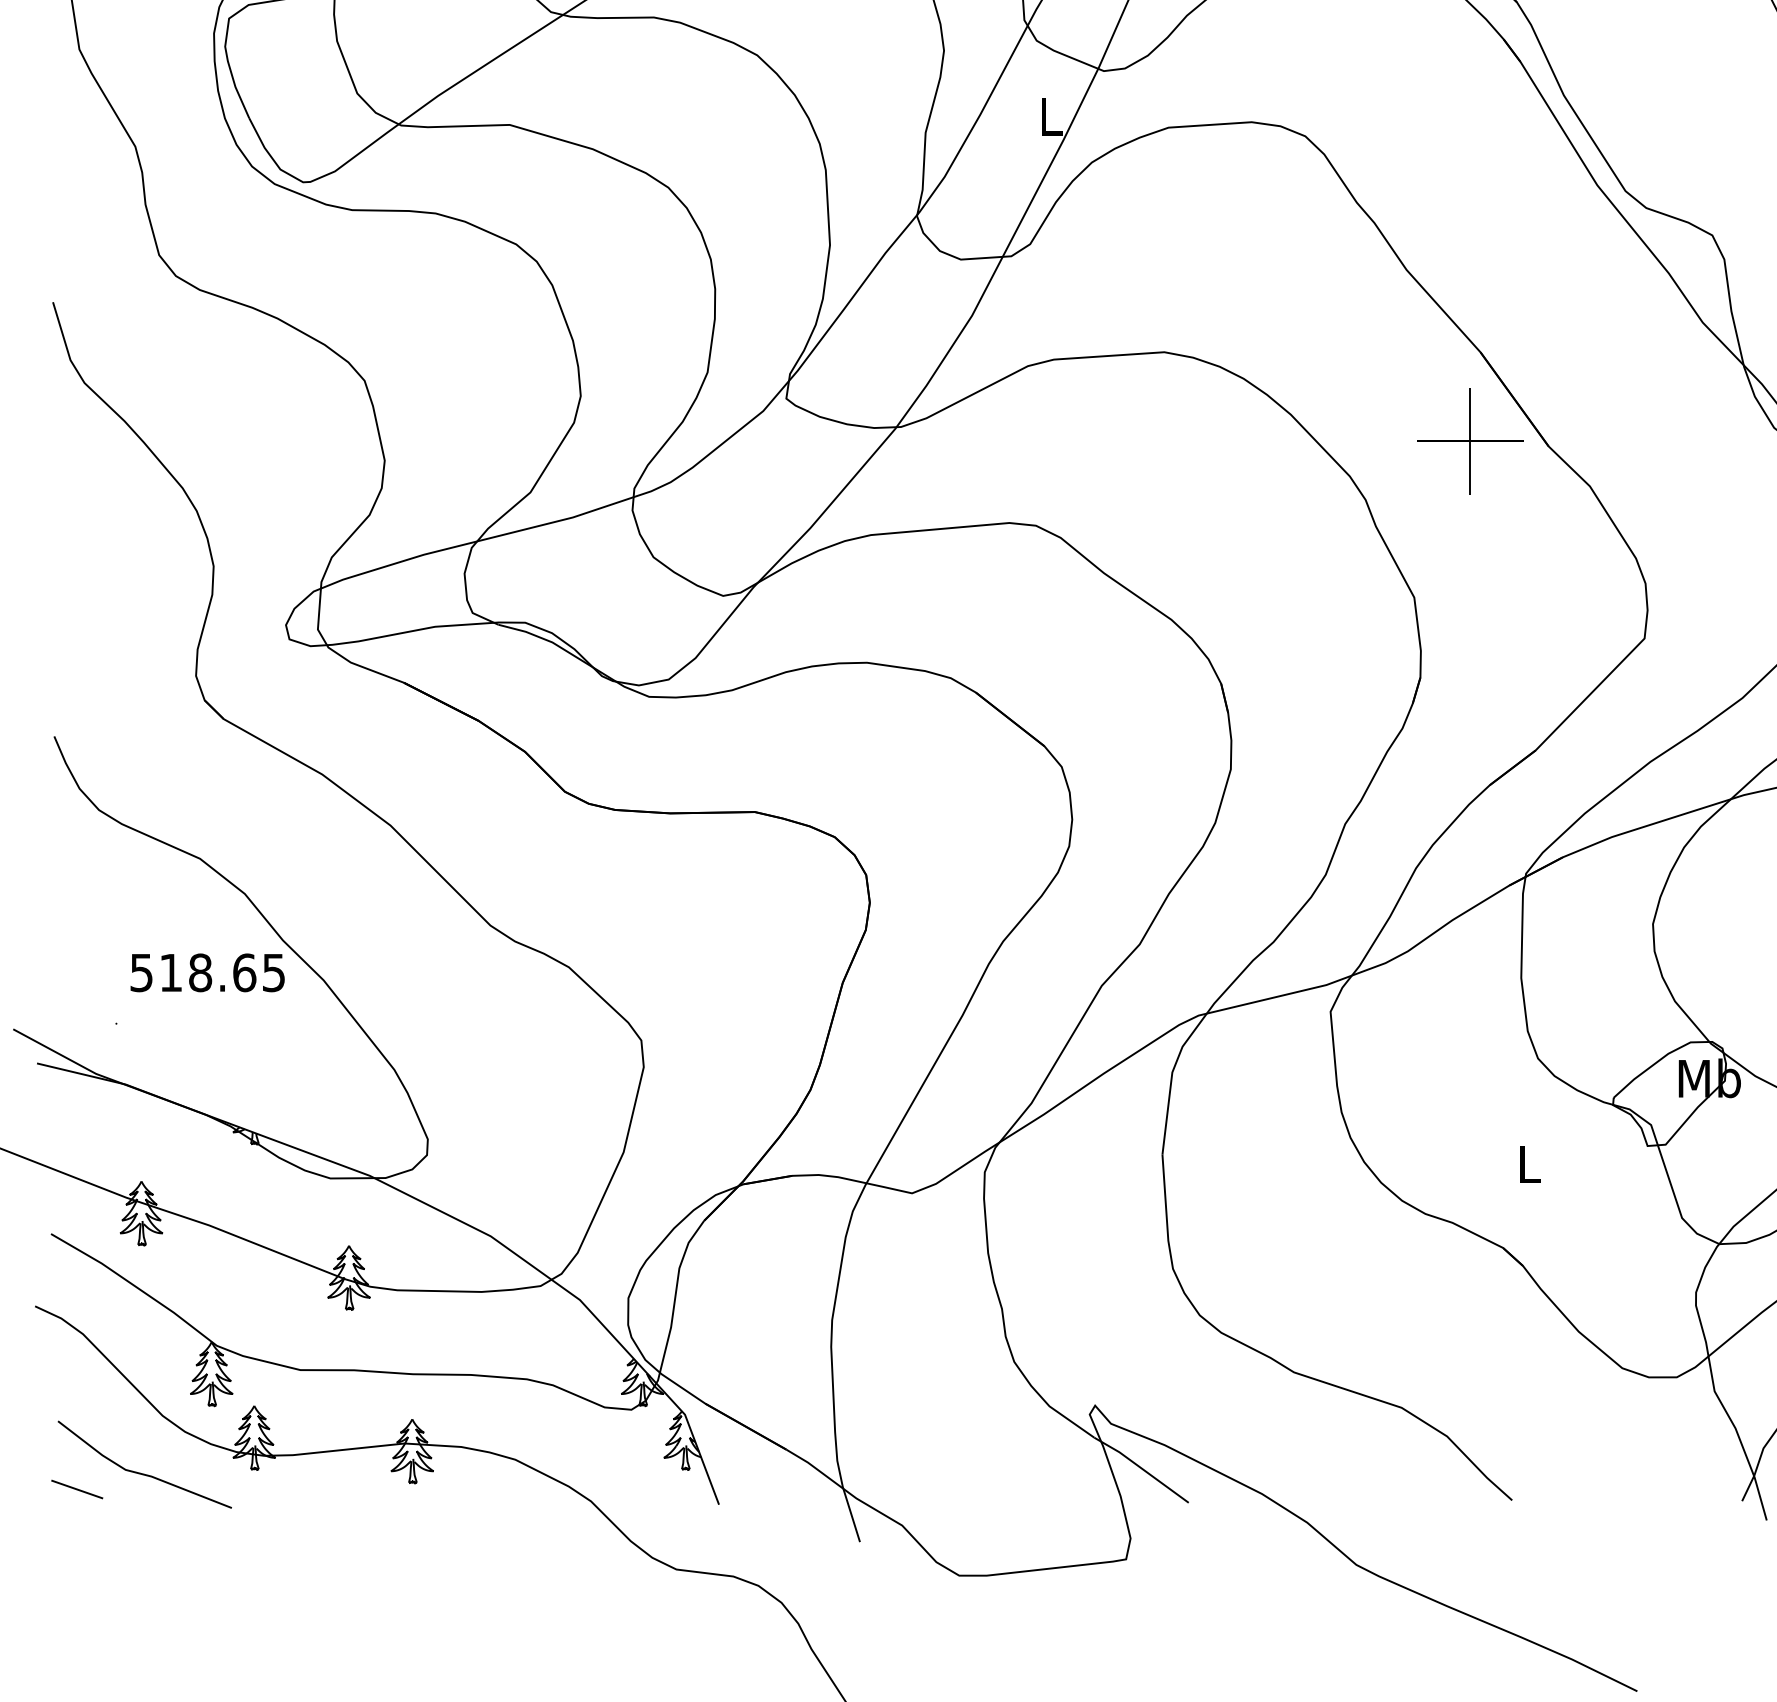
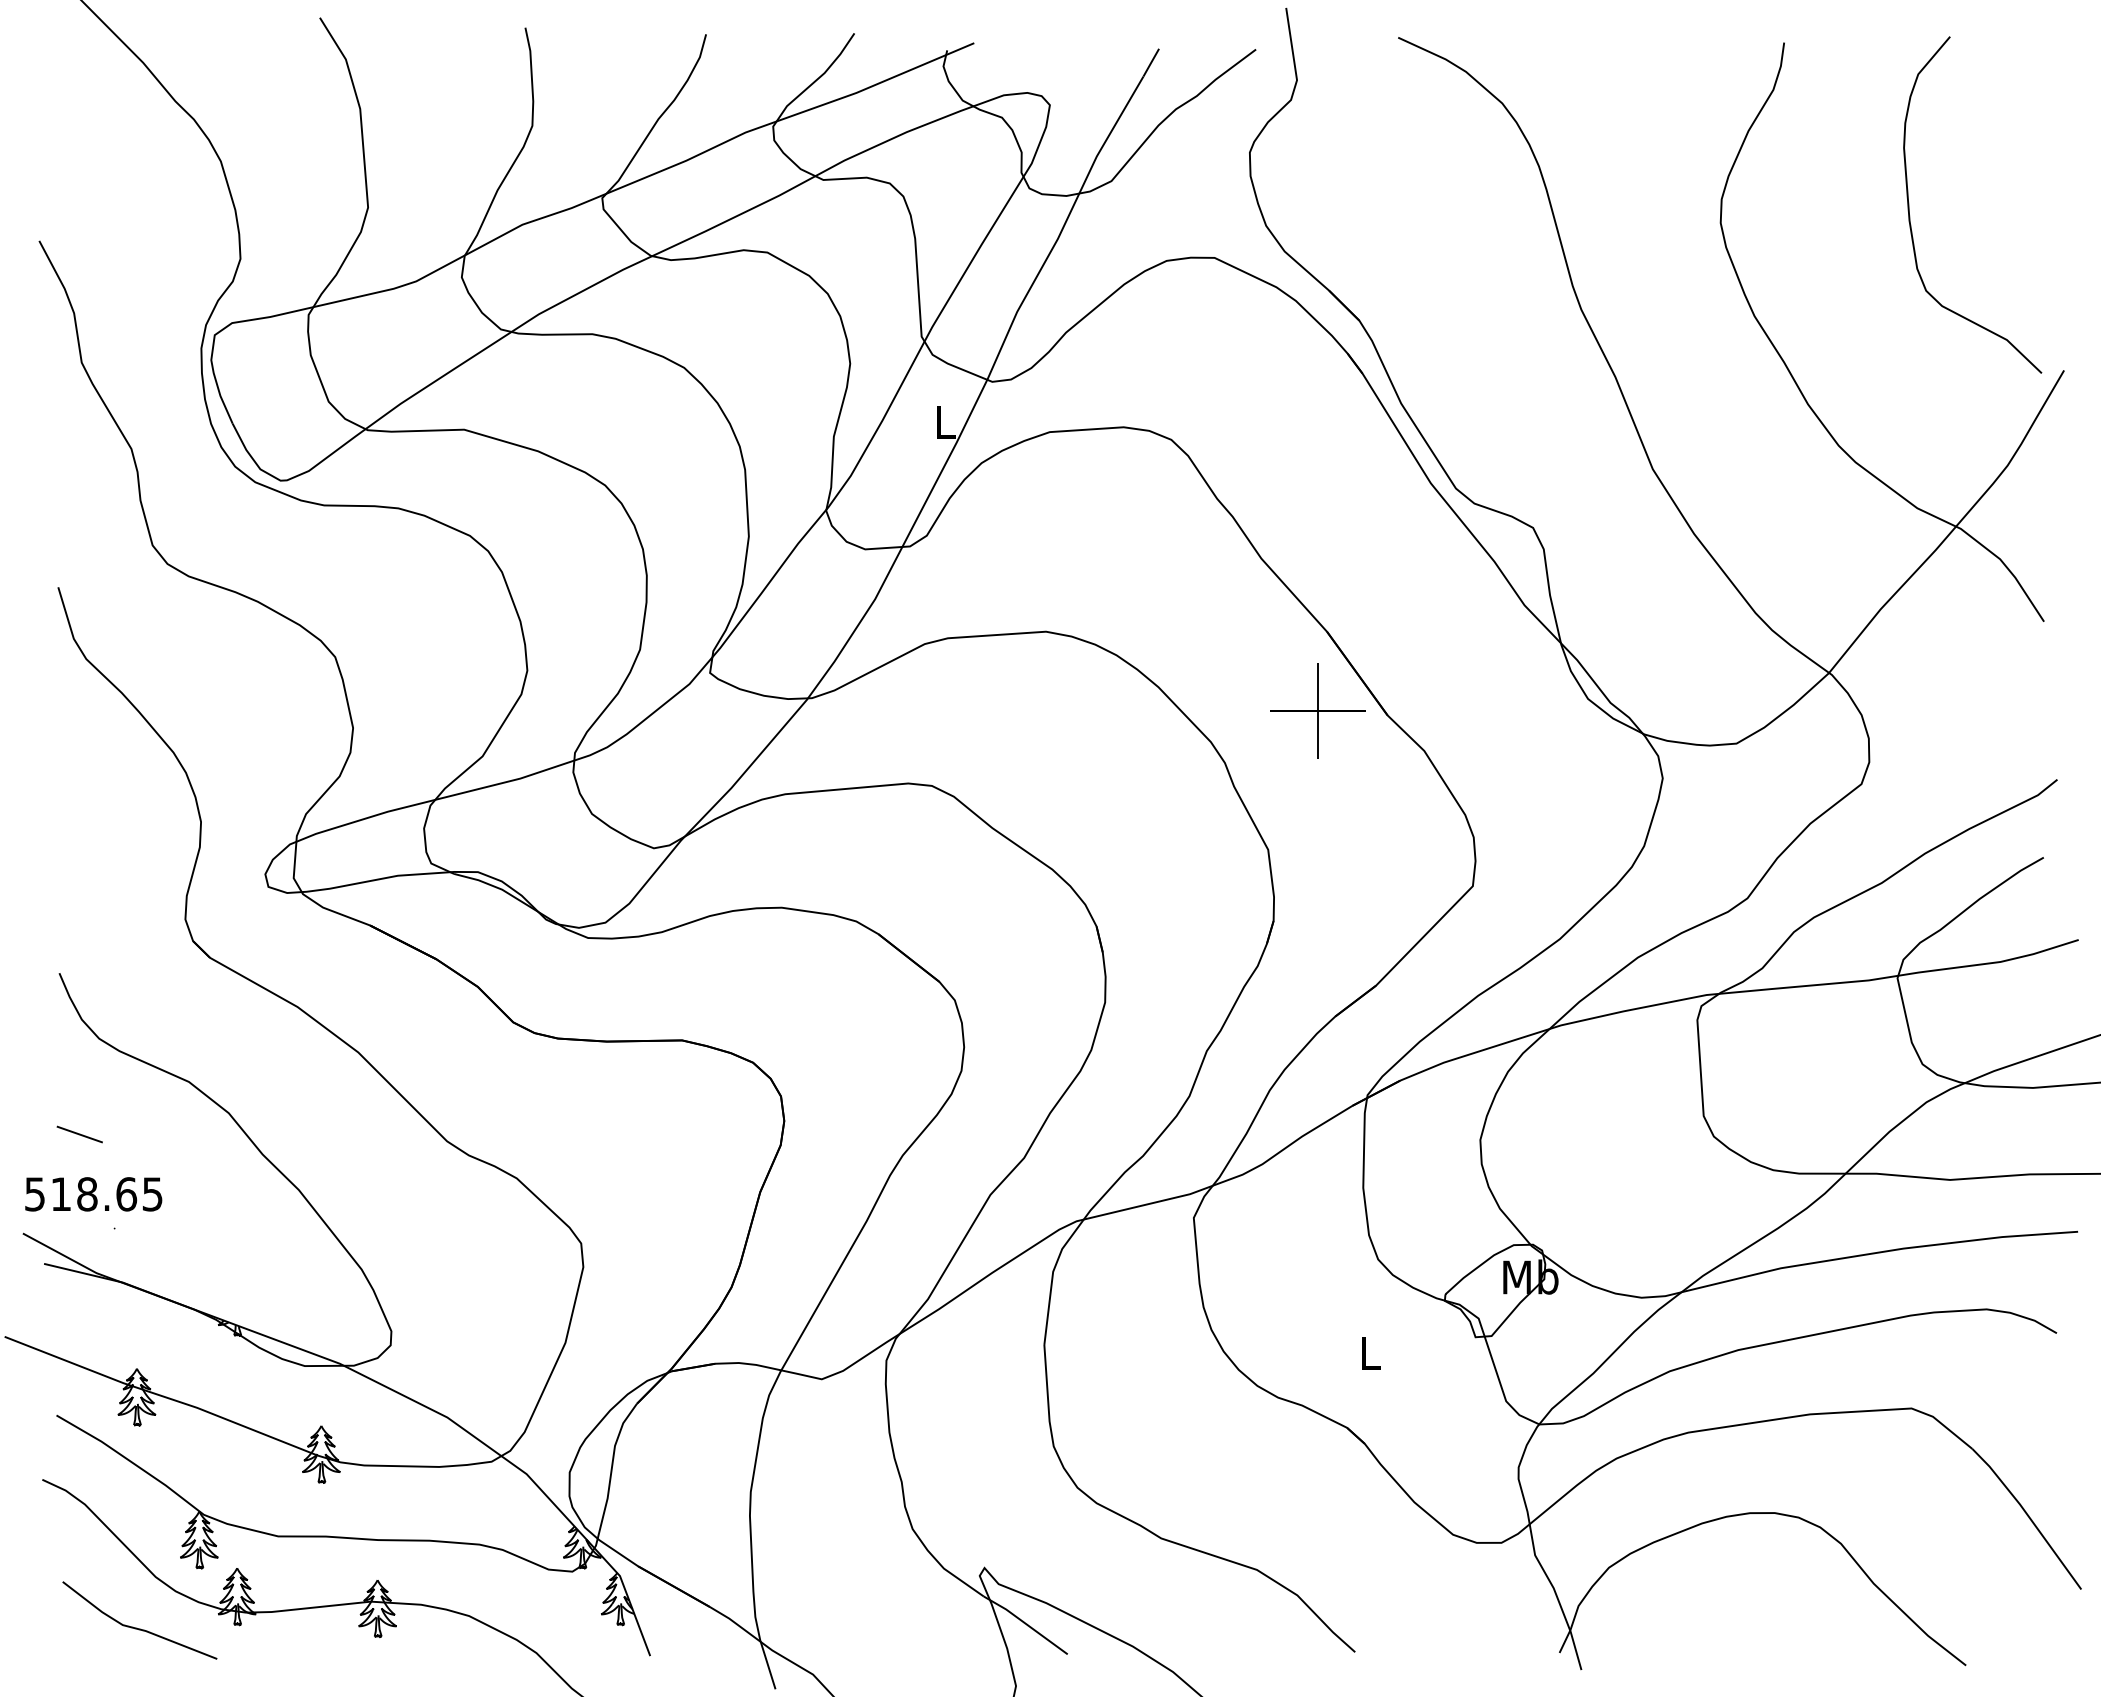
text: (207, 973) -> (93, 1194), moved
line: (76, 1489) -> (79, 1134), moved

